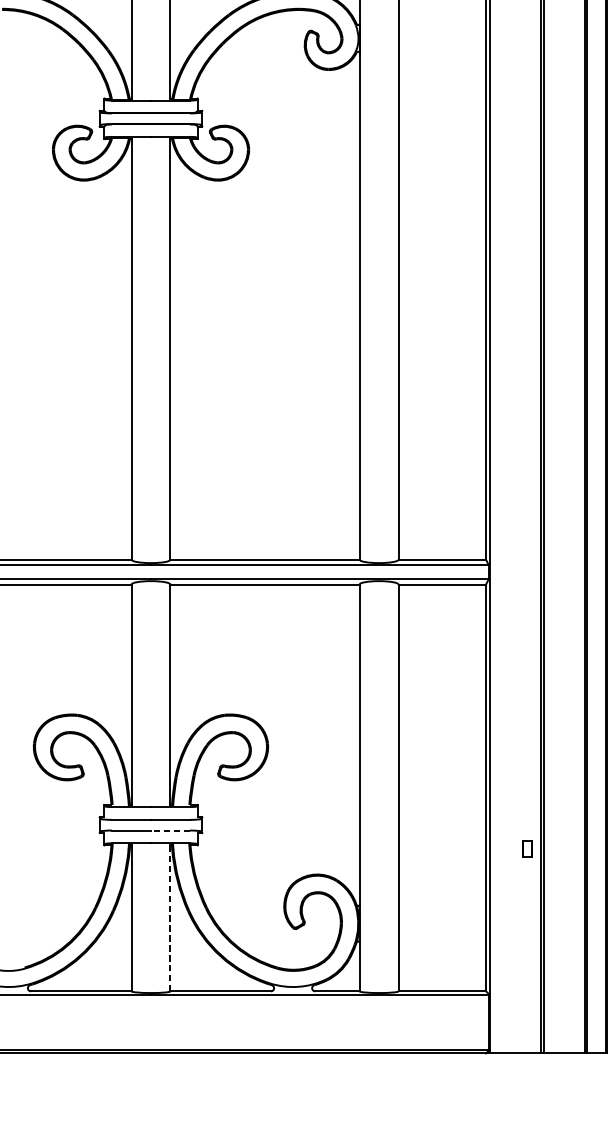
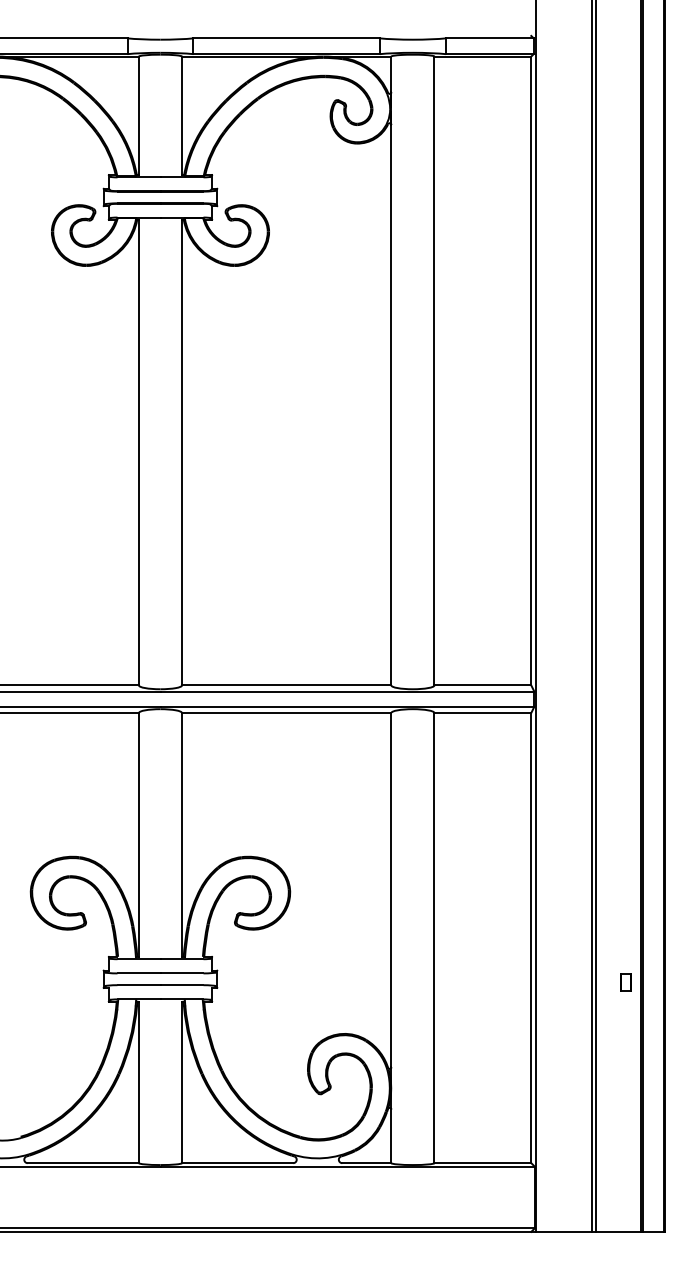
line: (169, 830) -> (181, 985), dashed -> solid
part: (526, 848) -> (625, 982), moved
line: (169, 918) -> (181, 1082), dashed -> solid

